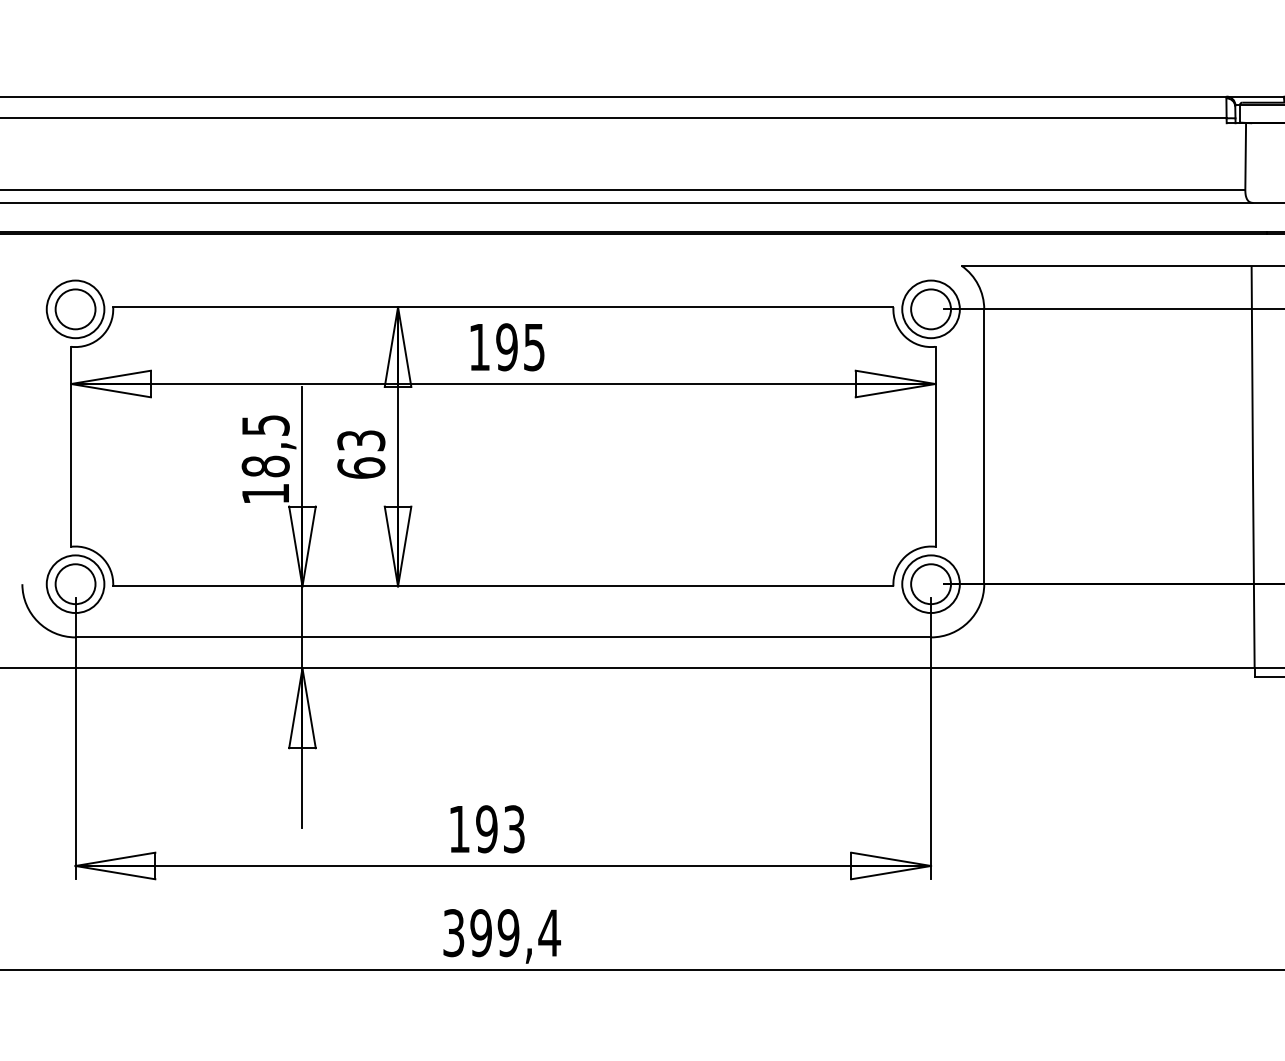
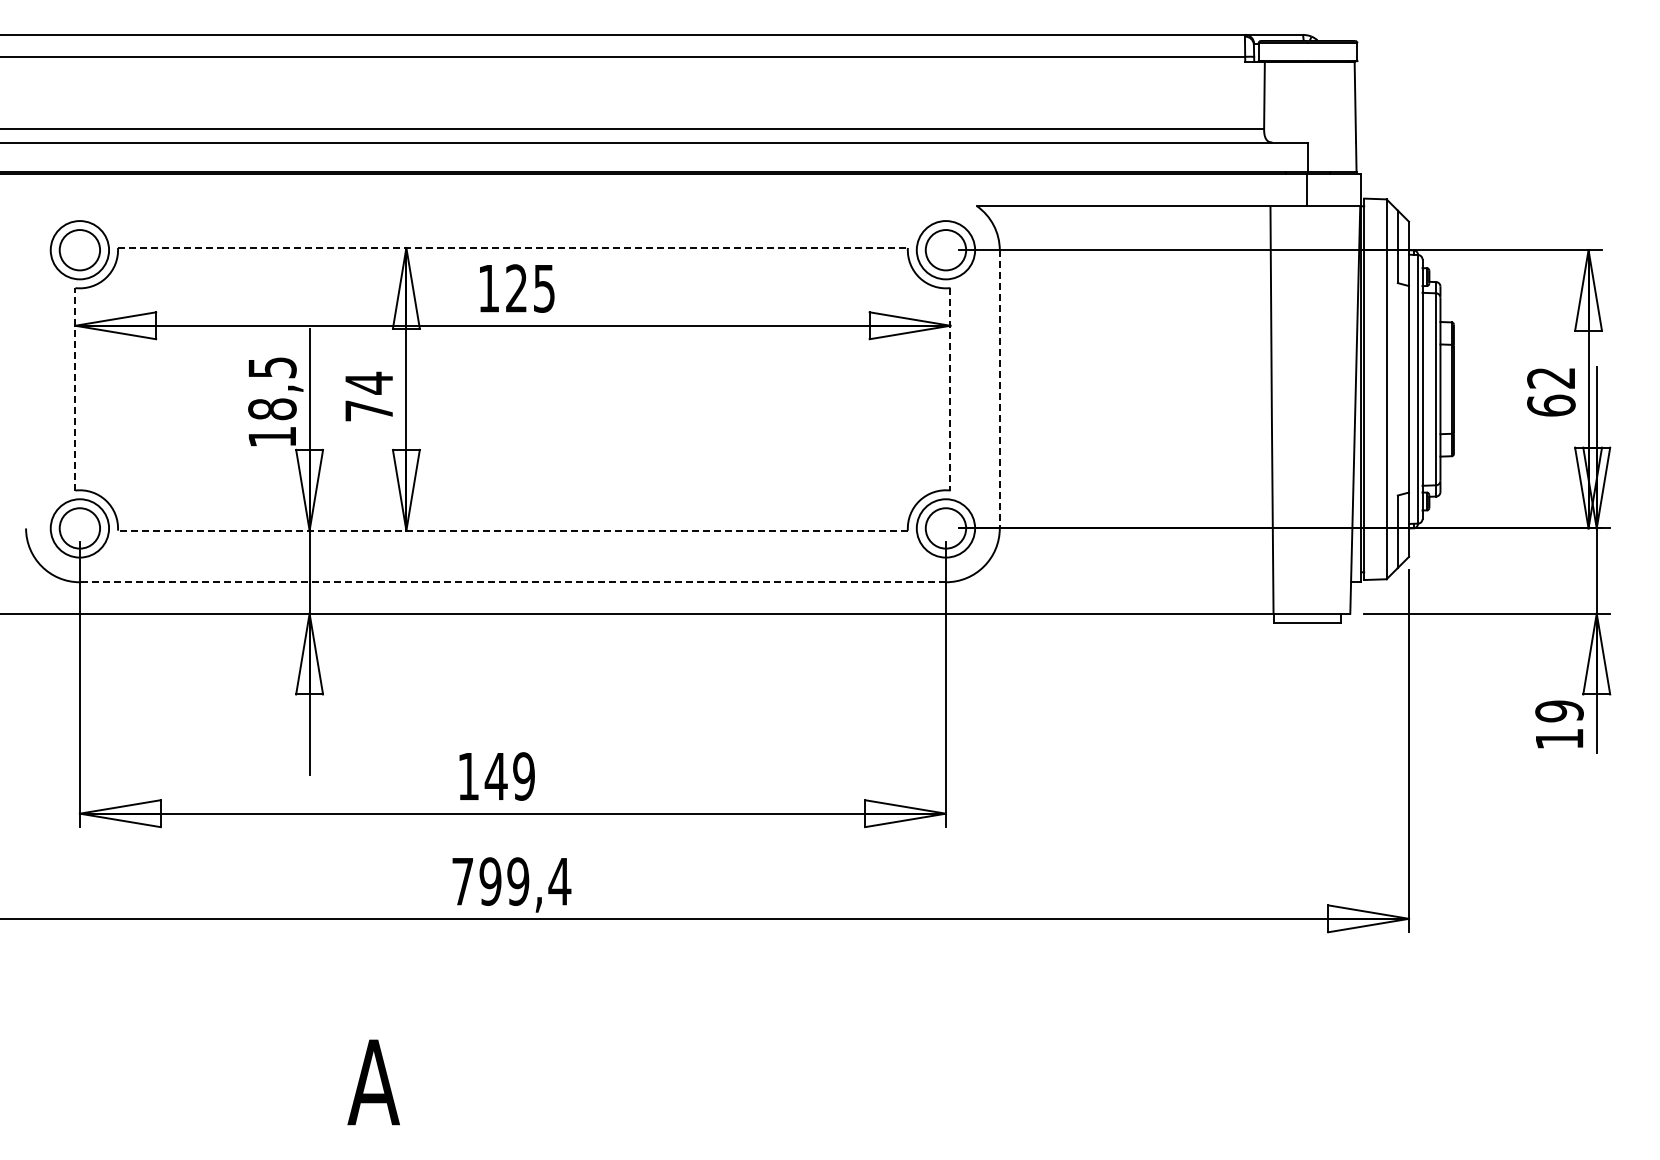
line: (502, 306) -> (512, 247), solid -> dashed
text: (506, 347) -> (516, 288), 195 -> 125
line: (71, 445) -> (75, 388), solid -> dashed
line: (935, 446) -> (950, 389), solid -> dashed
line: (983, 446) -> (999, 389), solid -> dashed
text: (360, 453) -> (368, 396), 63 -> 74
line: (502, 586) -> (512, 530), solid -> dashed
line: (502, 637) -> (512, 582), solid -> dashed
text: (499, 829) -> (509, 776), 193 -> 149
text: (453, 932) -> (462, 881), 399,4 -> 799,4

